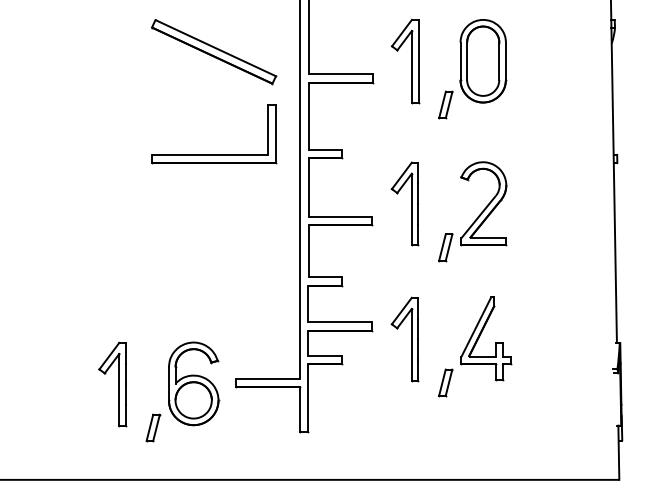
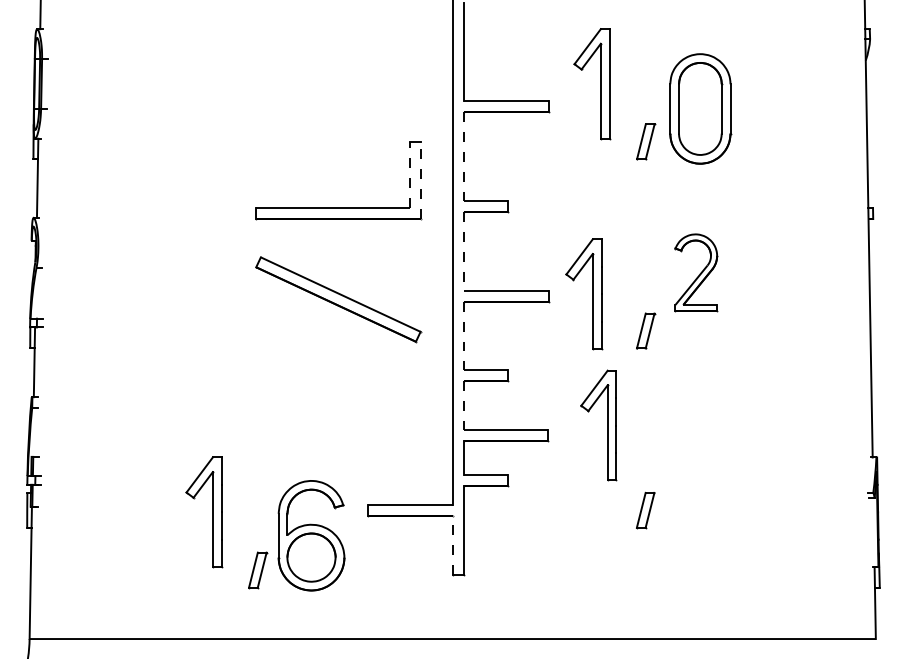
part: (214, 51) -> (338, 299), moved
part: (483, 60) -> (700, 108), moved
line: (308, 116) -> (463, 157), solid -> dashed
line: (267, 130) -> (409, 175), solid -> dashed
line: (275, 134) -> (420, 180), solid -> dashed
line: (308, 187) -> (463, 251), solid -> dashed
part: (484, 203) -> (696, 272), size x0.7
part: (411, 204) -> (592, 294), moved
line: (308, 251) -> (463, 336), solid -> dashed
line: (308, 304) -> (463, 406), solid -> dashed
part: (480, 336) -> (691, 448), removed
part: (411, 339) -> (607, 425), moved
part: (193, 383) -> (311, 535), moved
line: (300, 409) -> (452, 545), solid -> dashed

